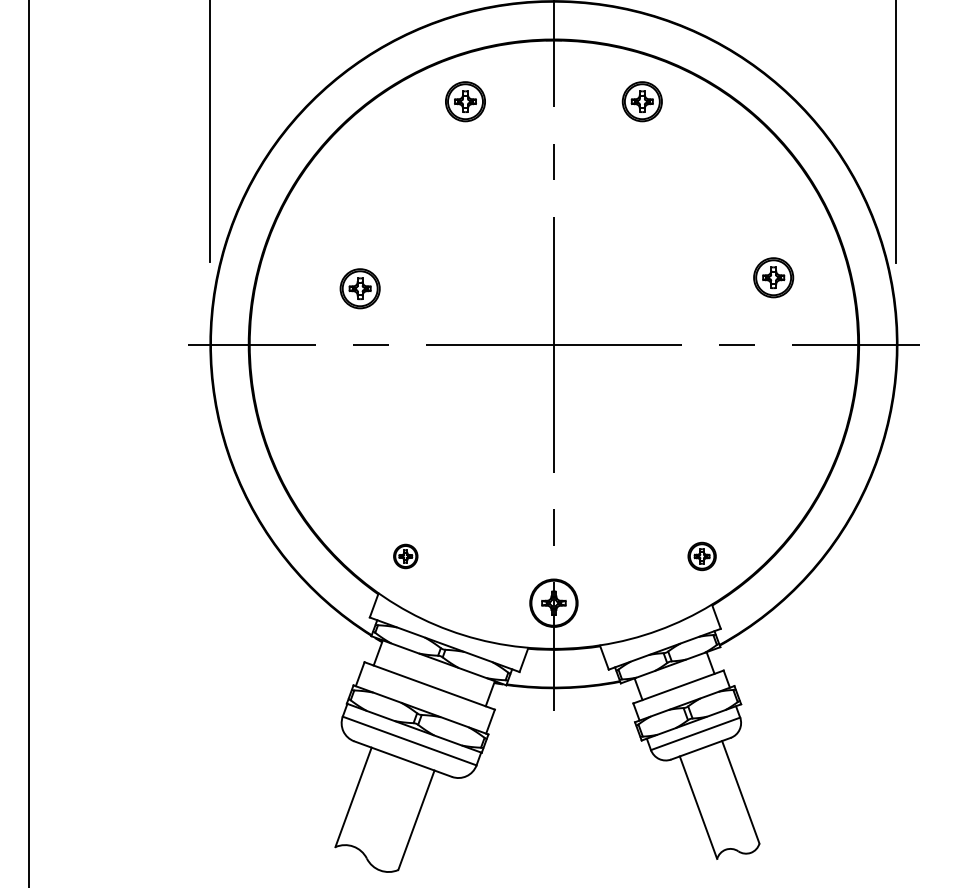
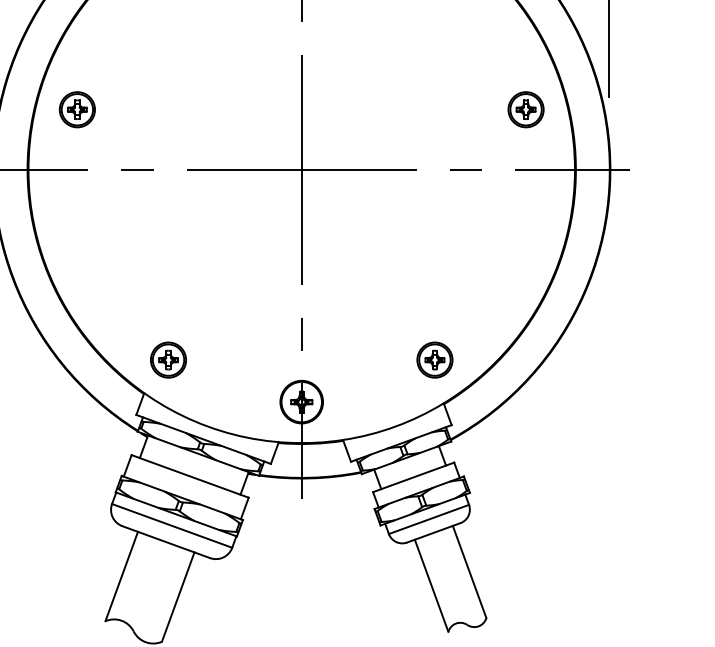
part: (773, 277) -> (525, 109), moved
part: (359, 288) -> (76, 109), moved
part: (405, 556) -> (168, 360), size x1.67
part: (701, 556) -> (434, 360), size x1.43

